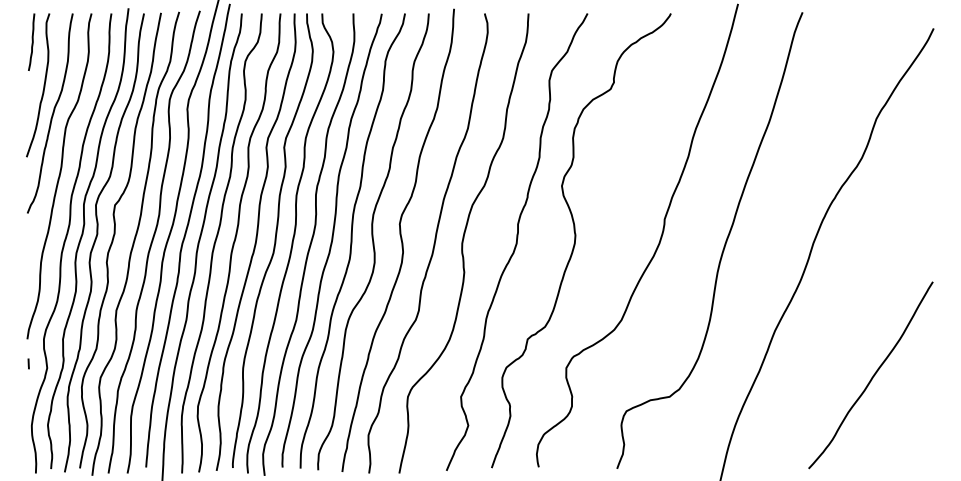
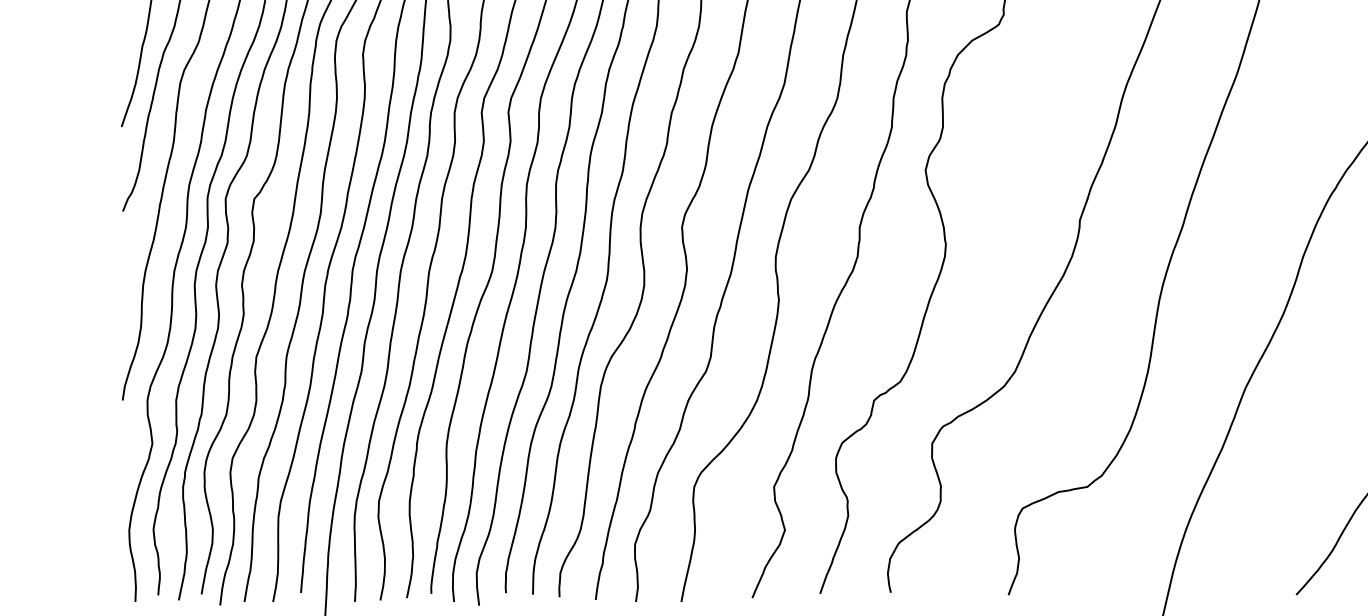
line: (28, 363) -> (124, 436), removed

